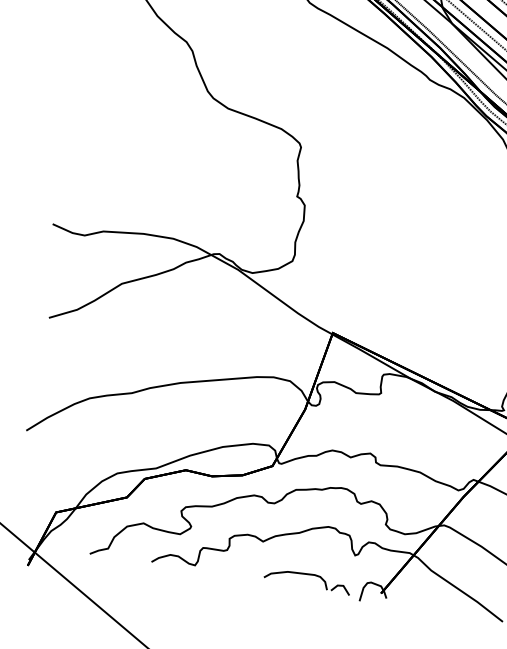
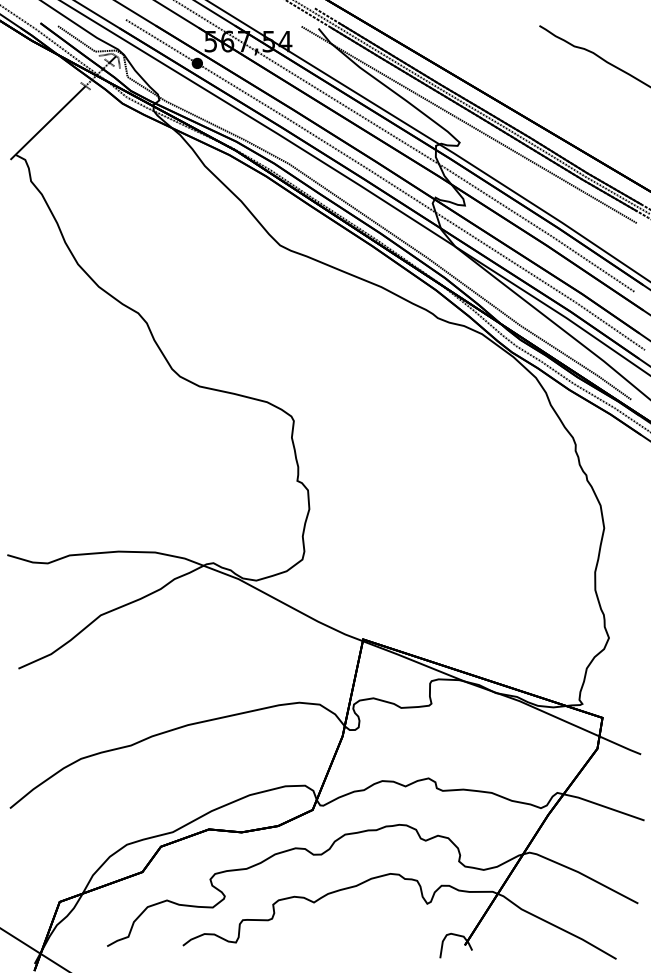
part: (307, 575) -> (373, 935), removed

